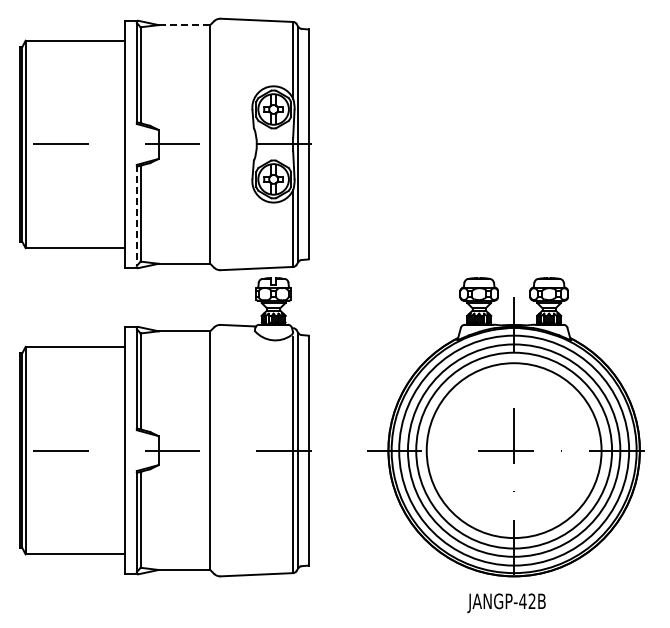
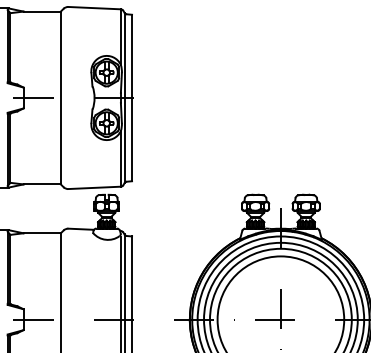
line: (184, 25) -> (42, 11), dashed -> solid
line: (136, 215) -> (7, 149), dashed -> solid

